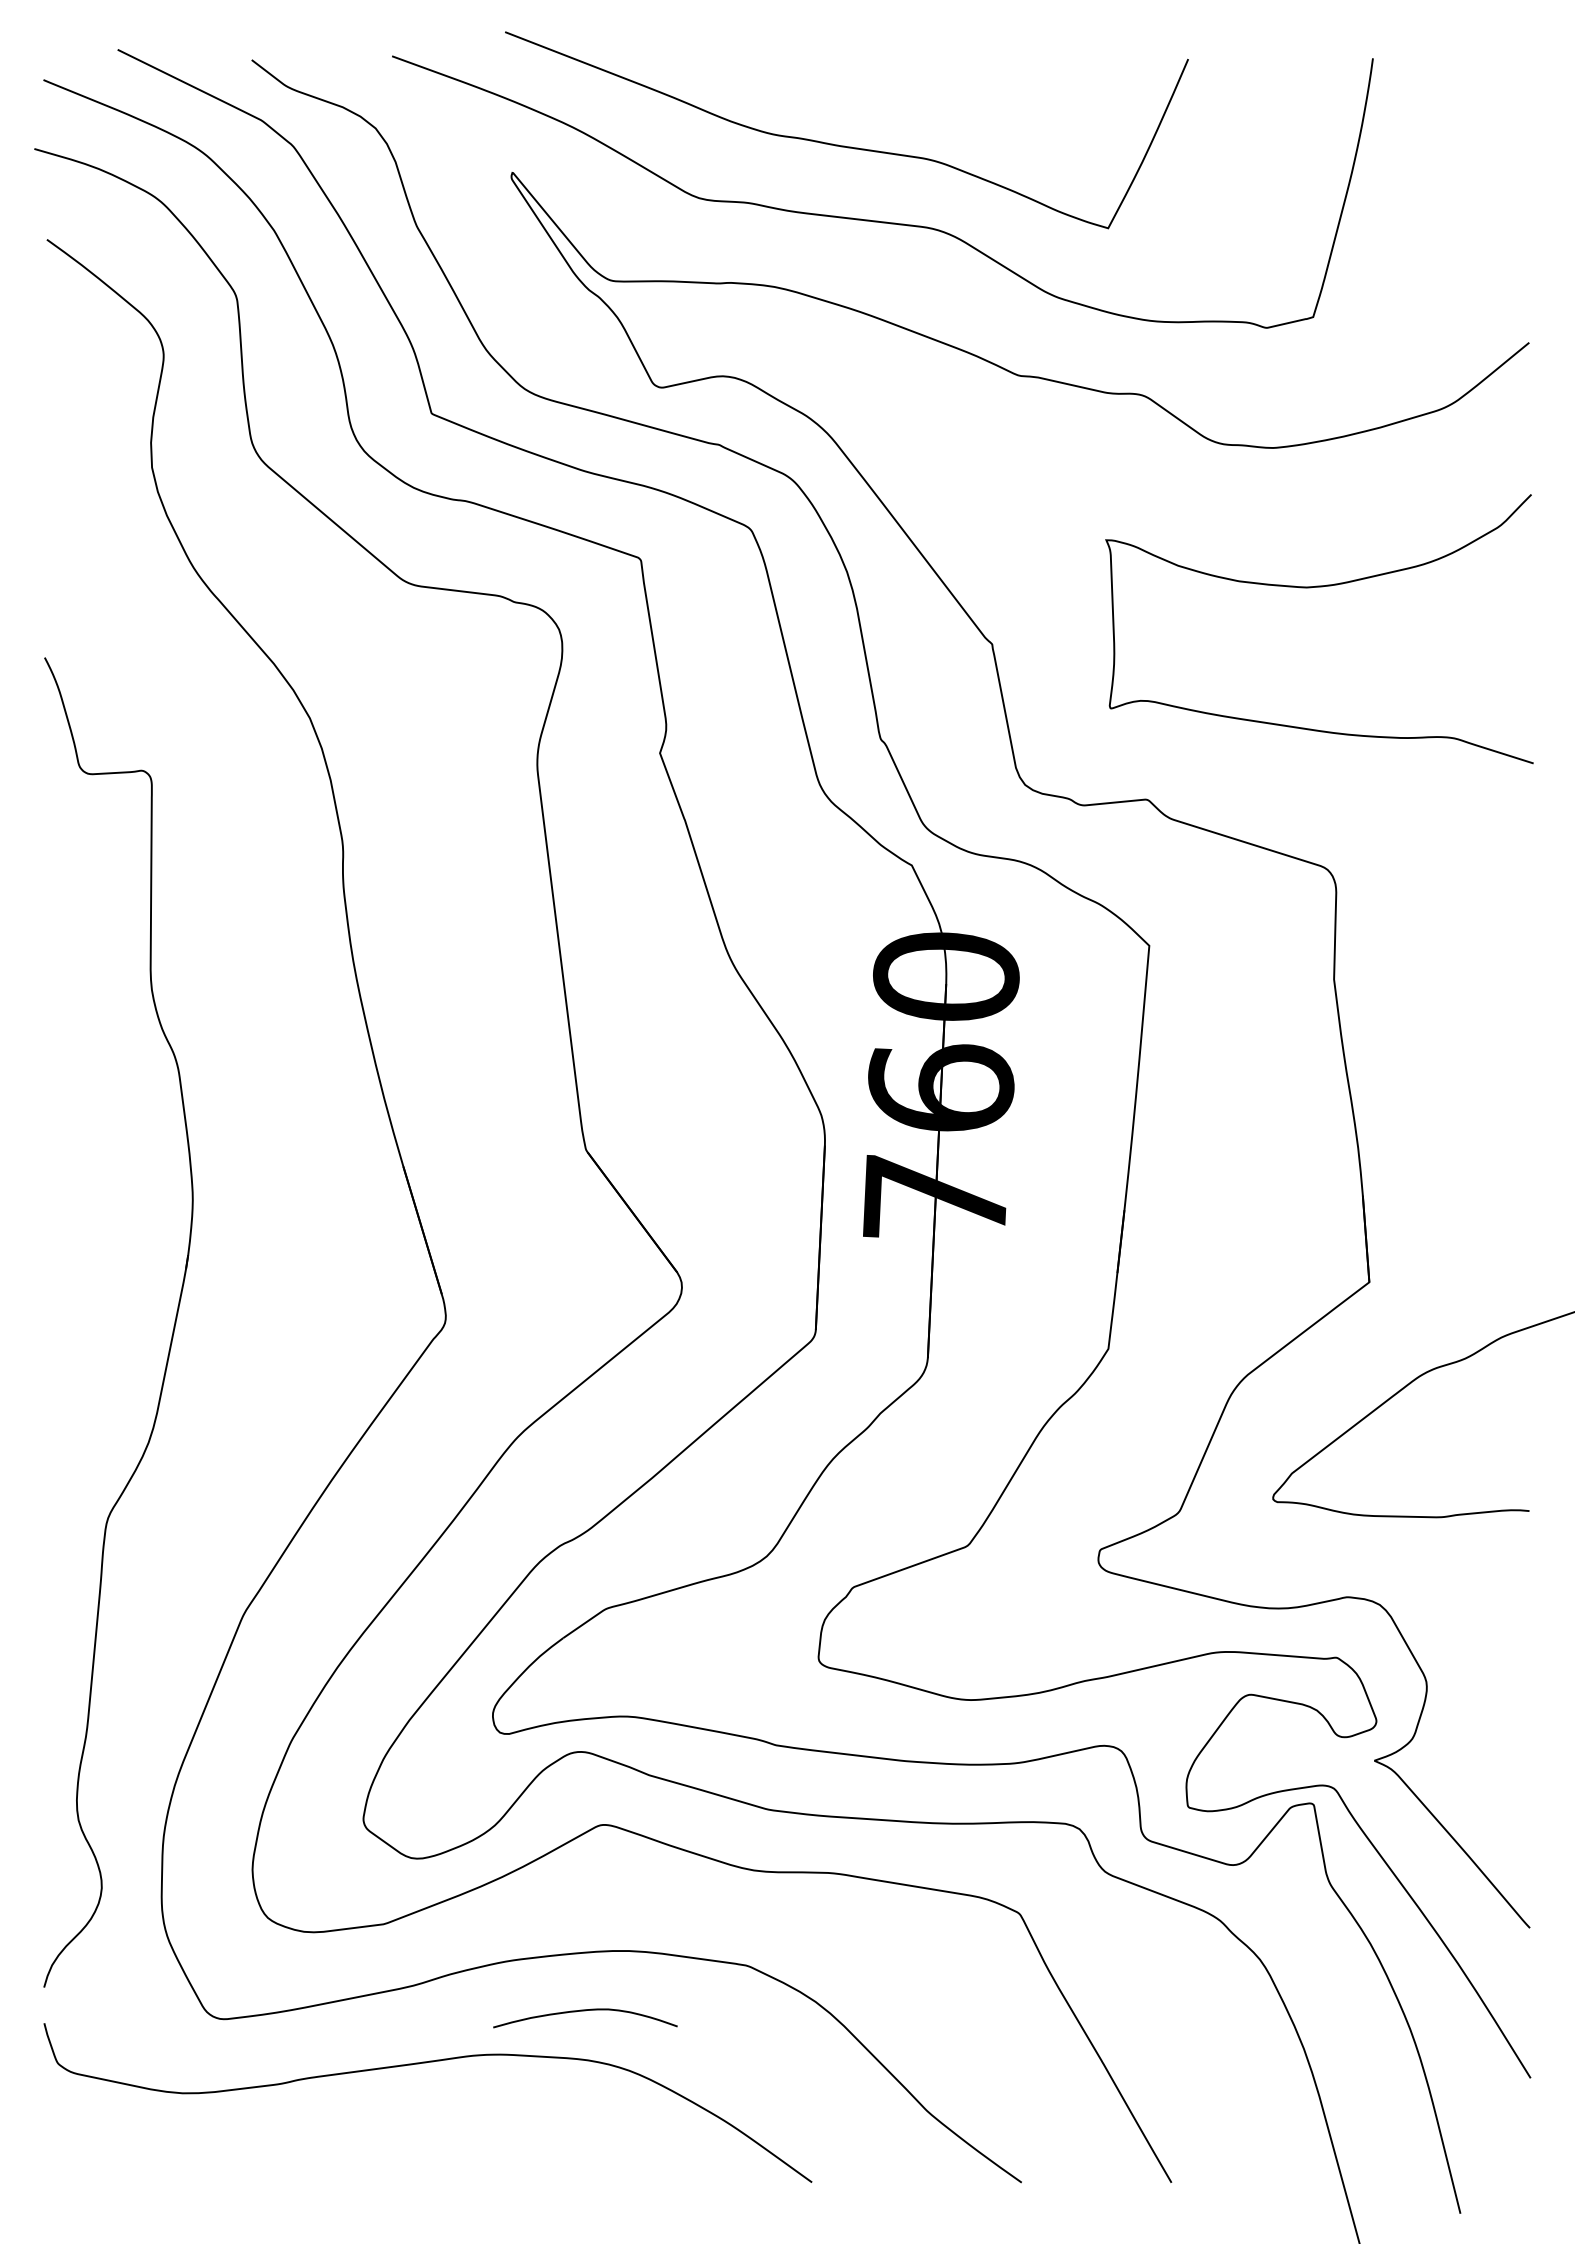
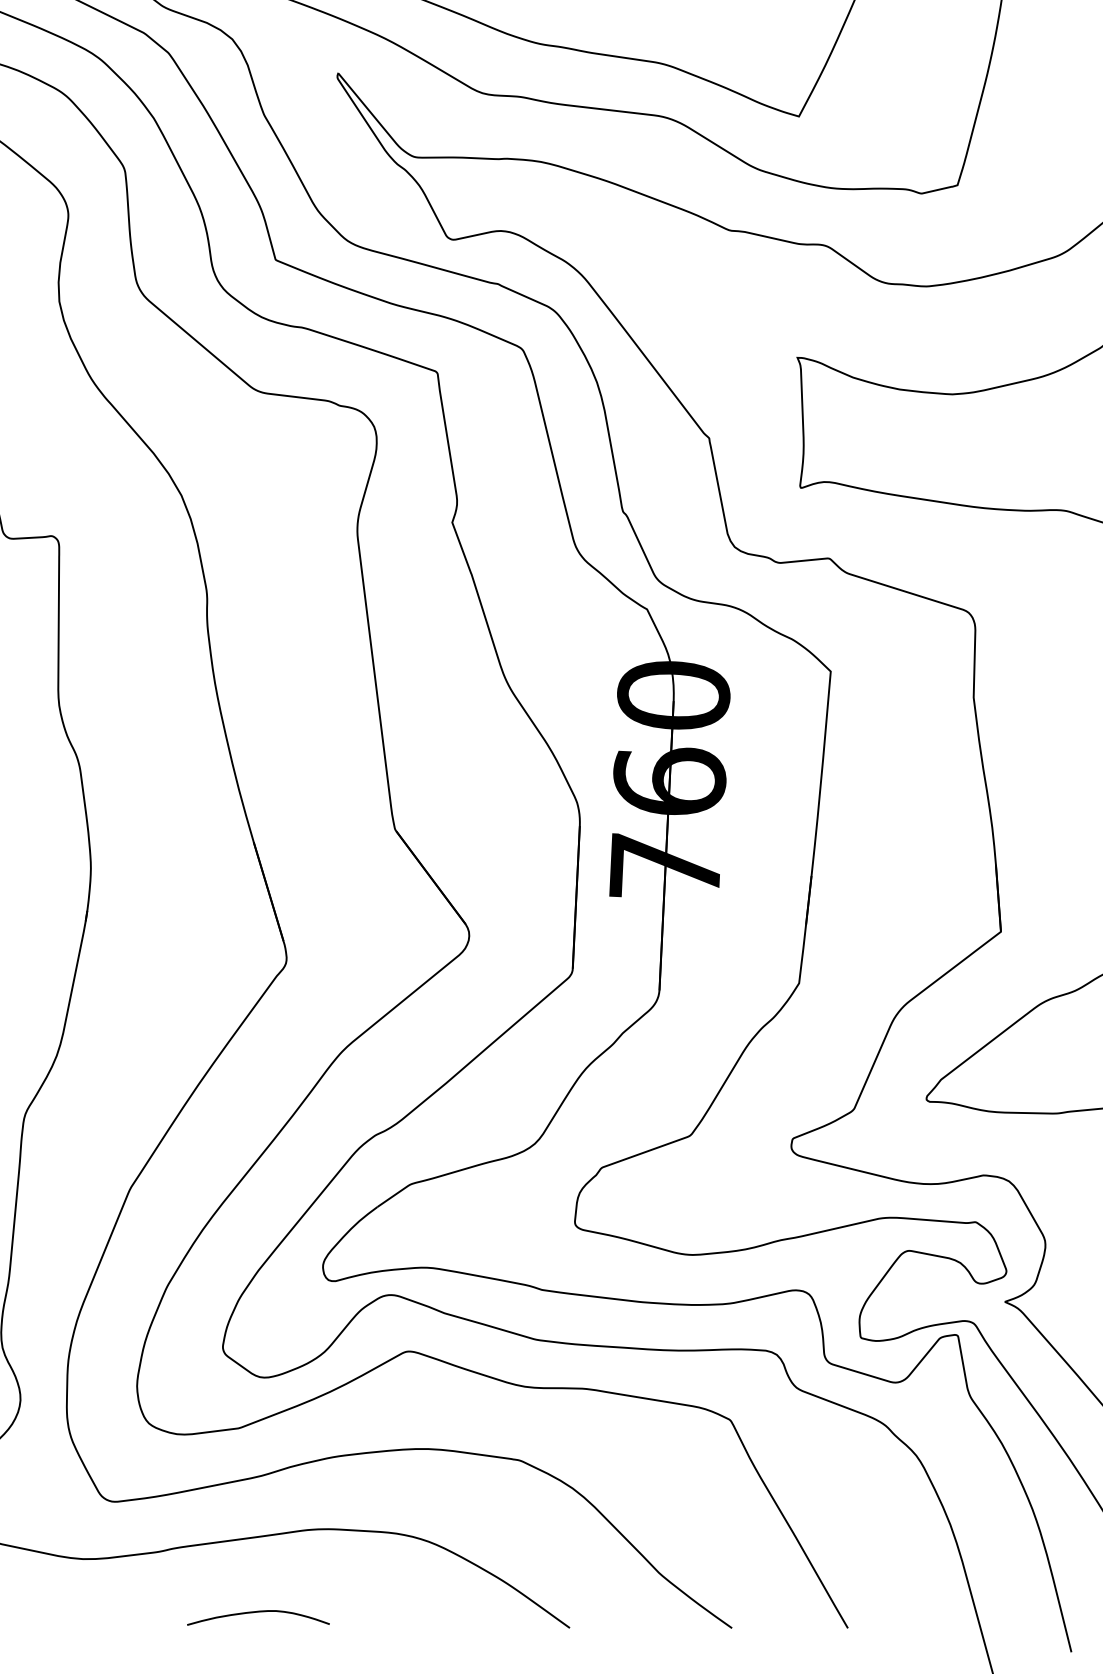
curve: (585, 2011) -> (258, 1612), moved

